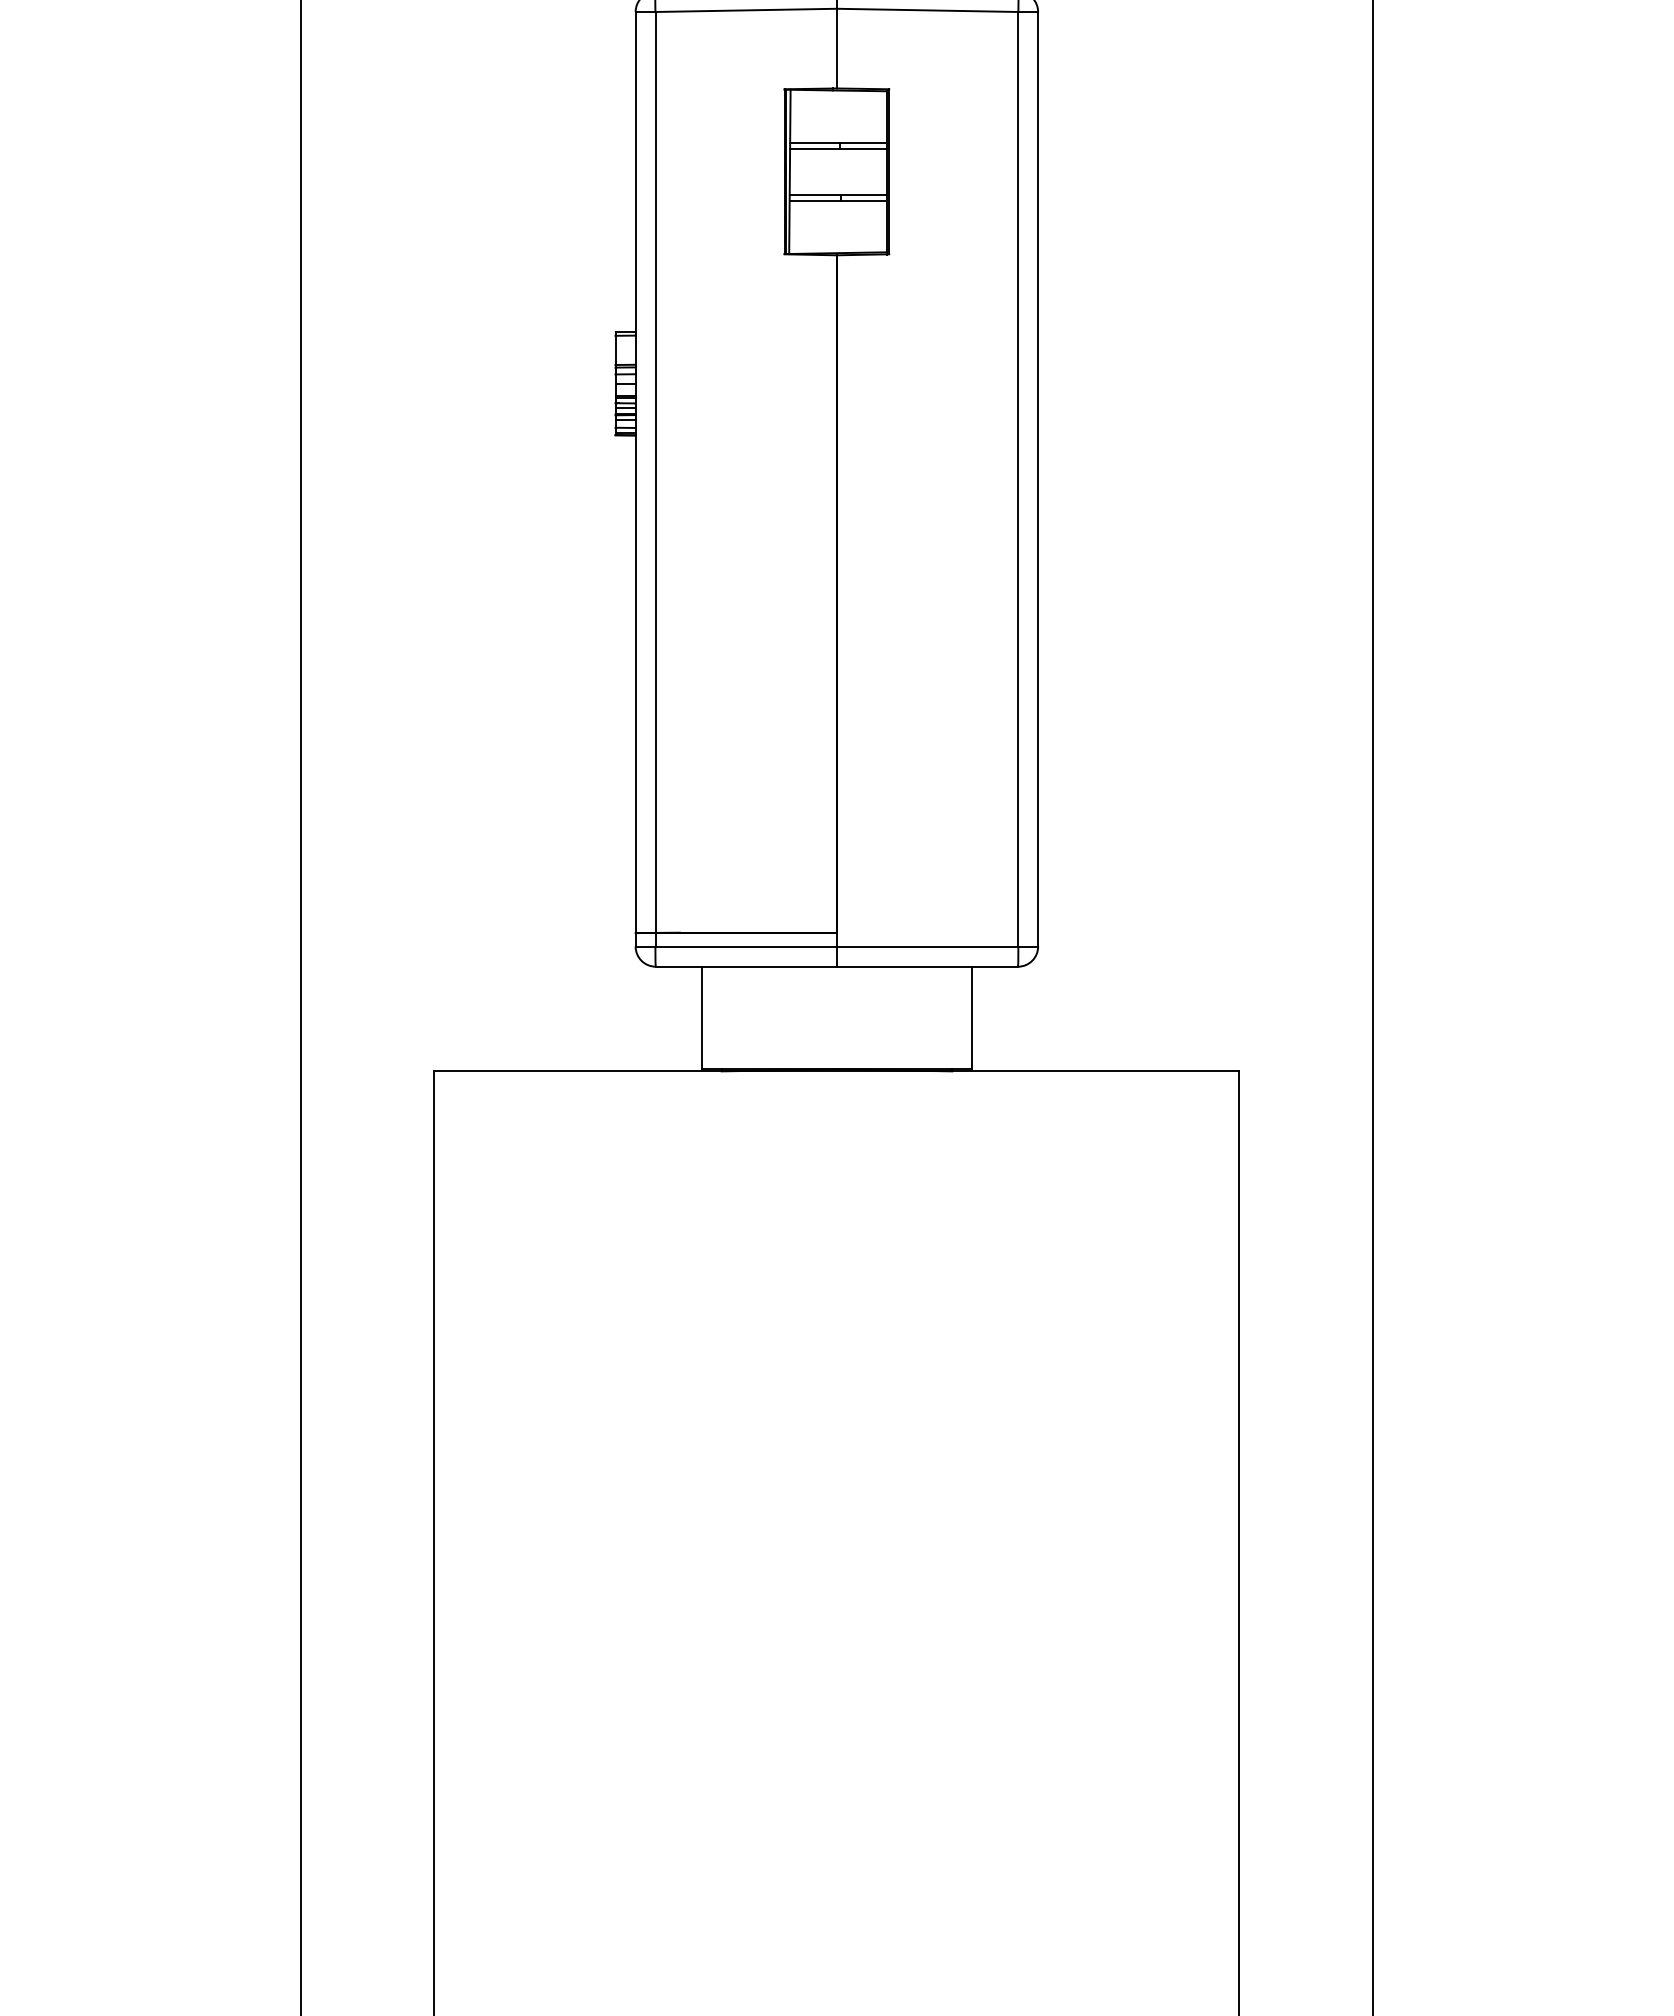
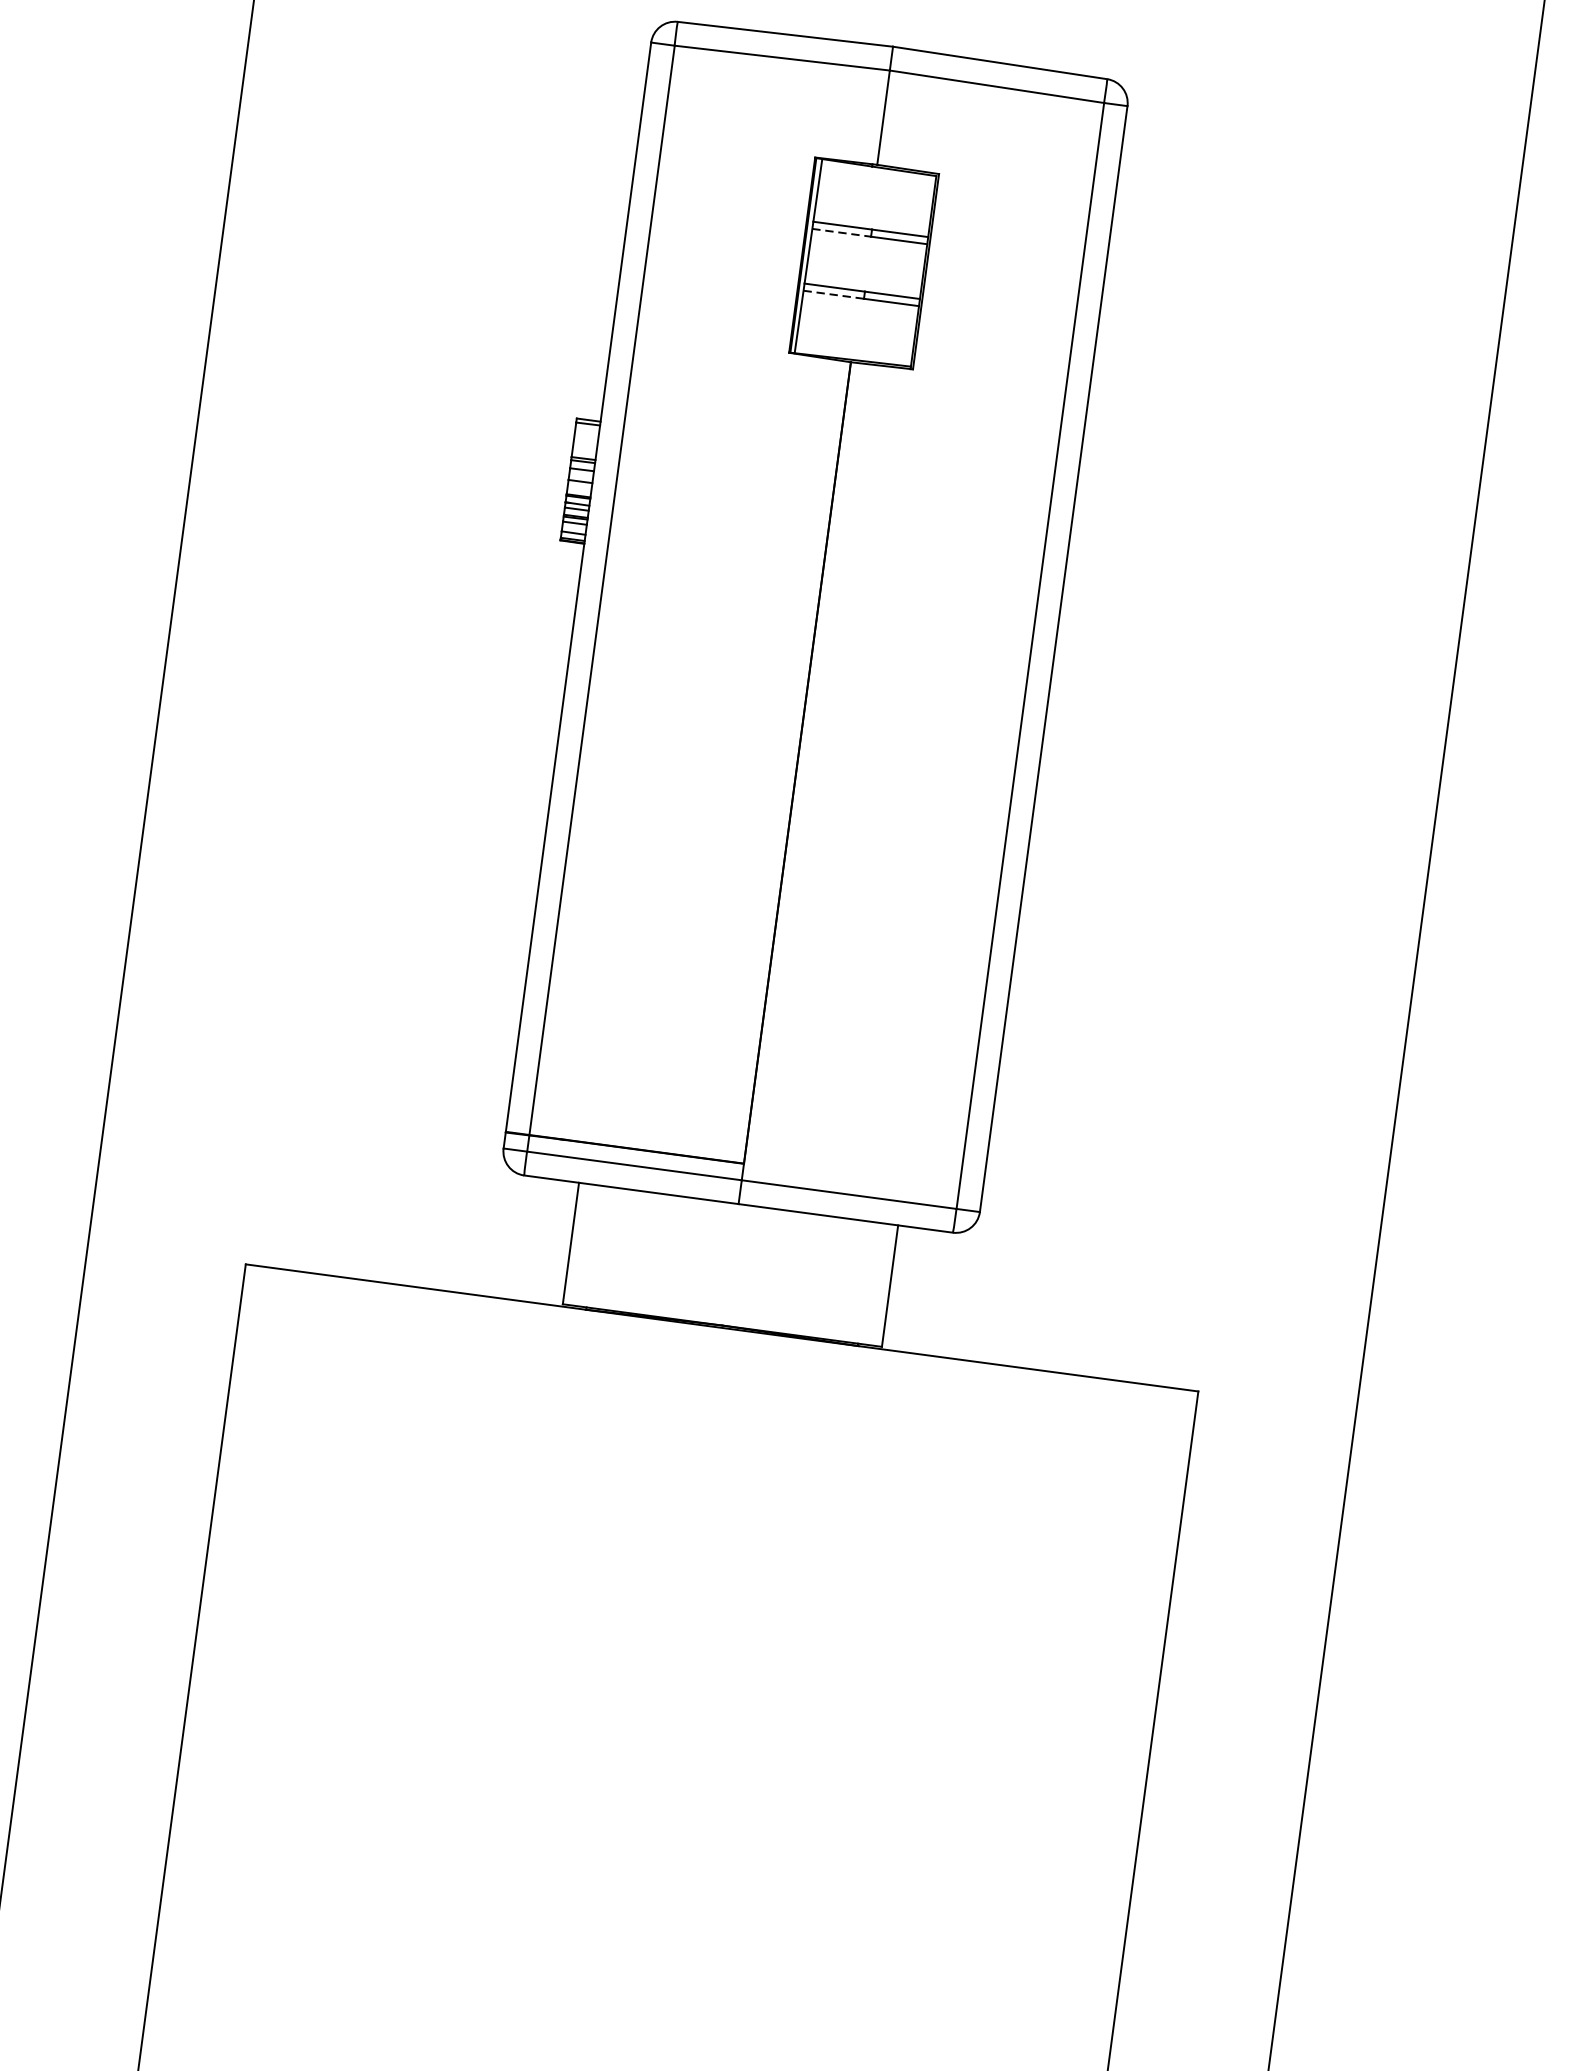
line: (814, 148) -> (841, 232), solid -> dashed
line: (815, 201) -> (834, 295), solid -> dashed

